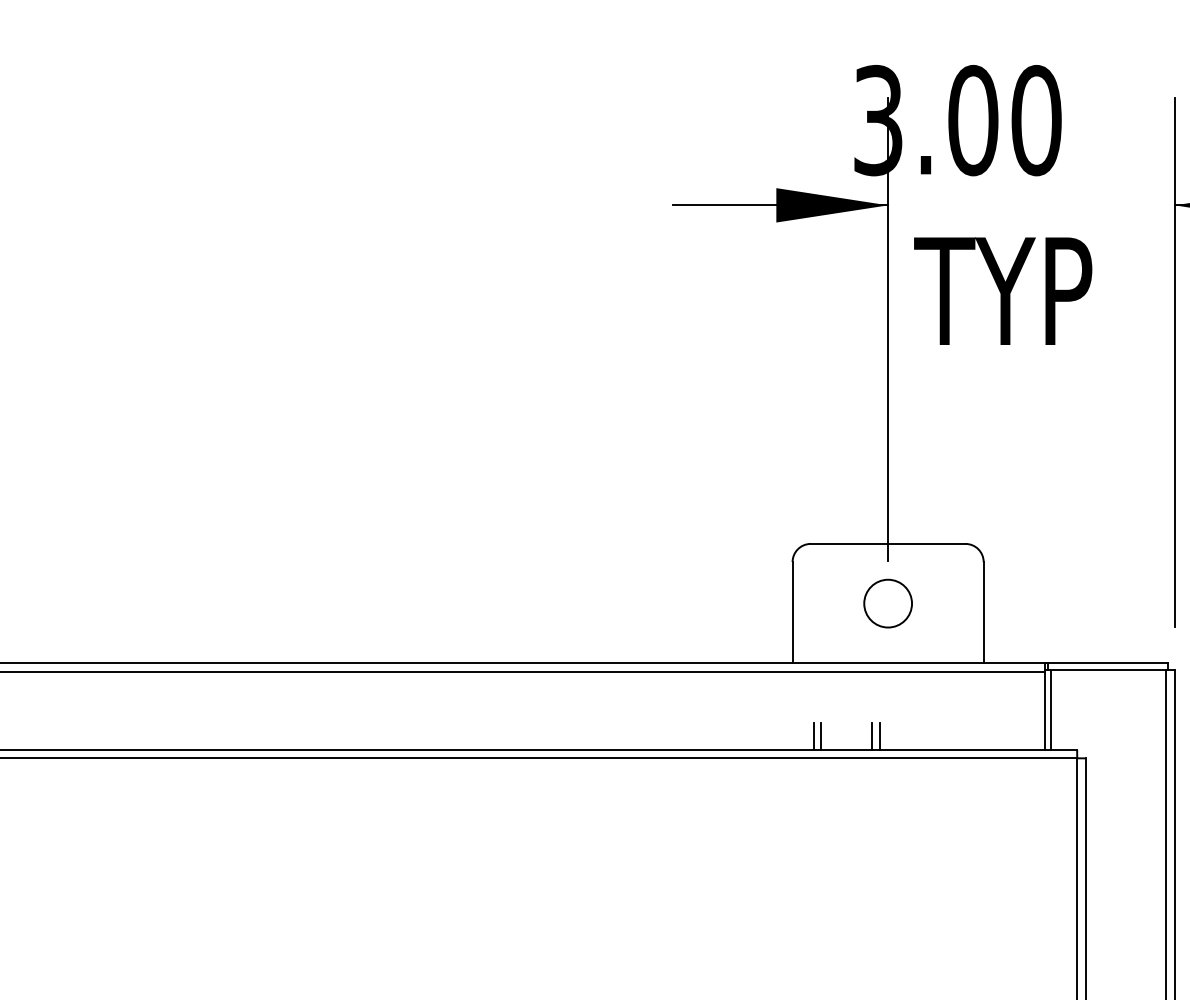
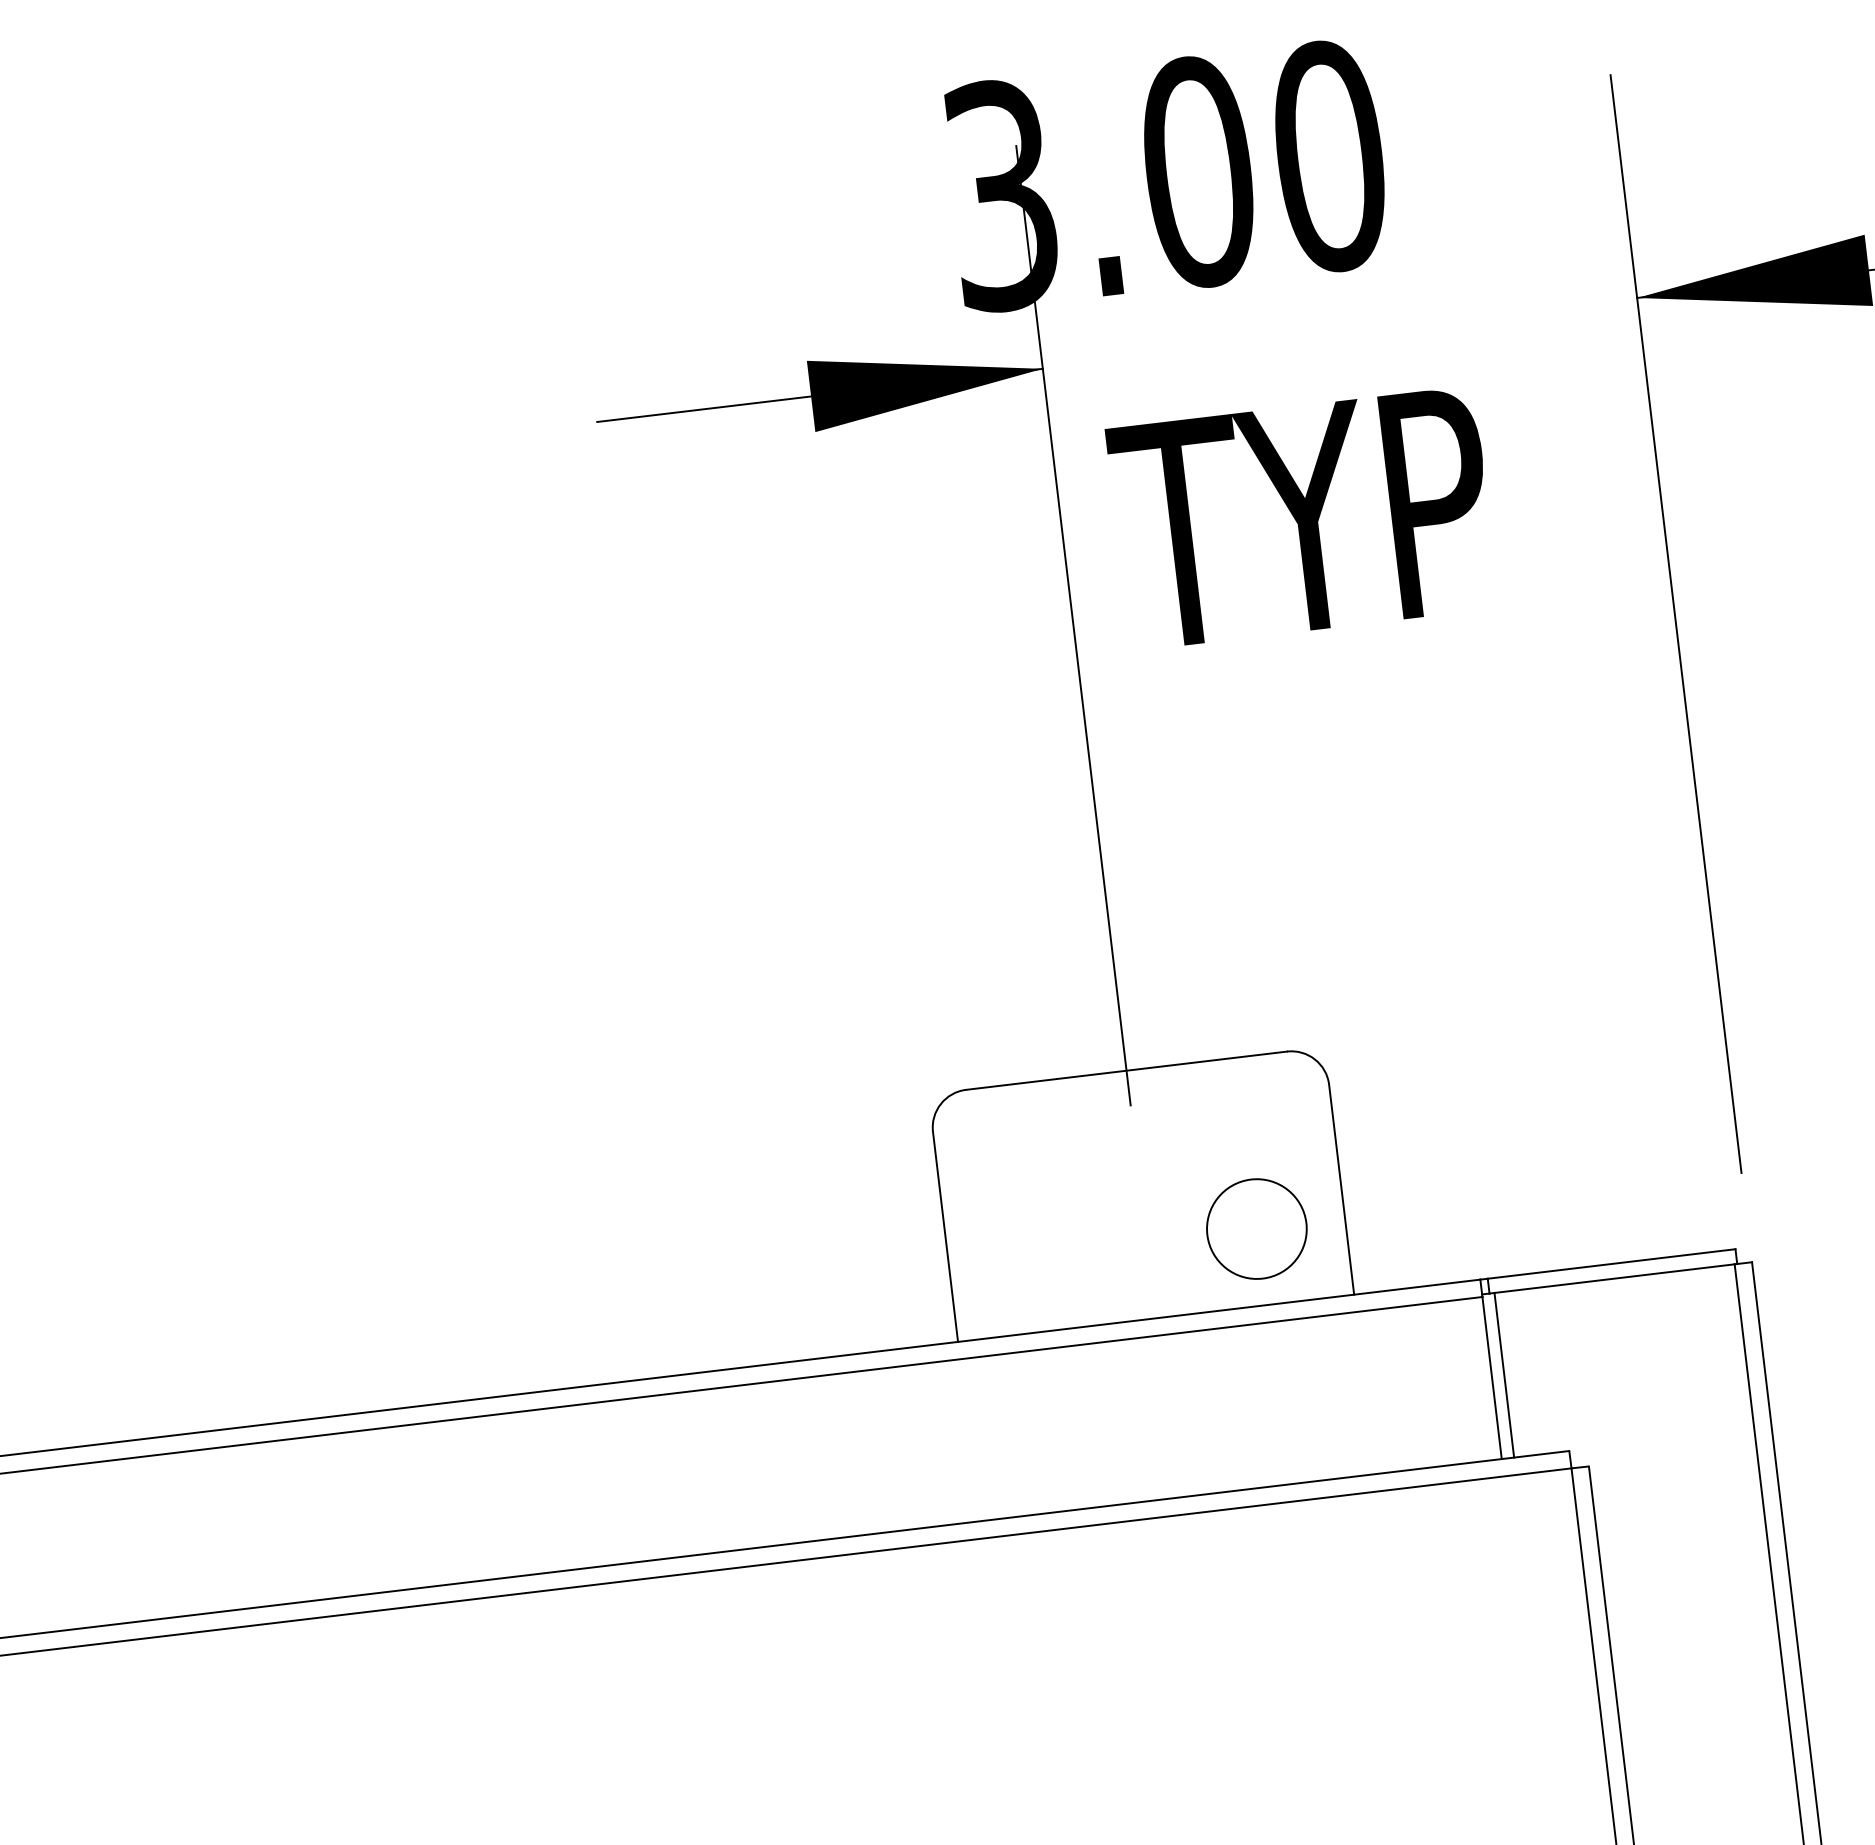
circle: (887, 603) -> (1255, 1228), moved
line: (813, 736) -> (1019, 1488), removed
line: (821, 736) -> (1036, 1486), removed
line: (872, 736) -> (1141, 1473), removed
line: (879, 736) -> (1156, 1472), removed

